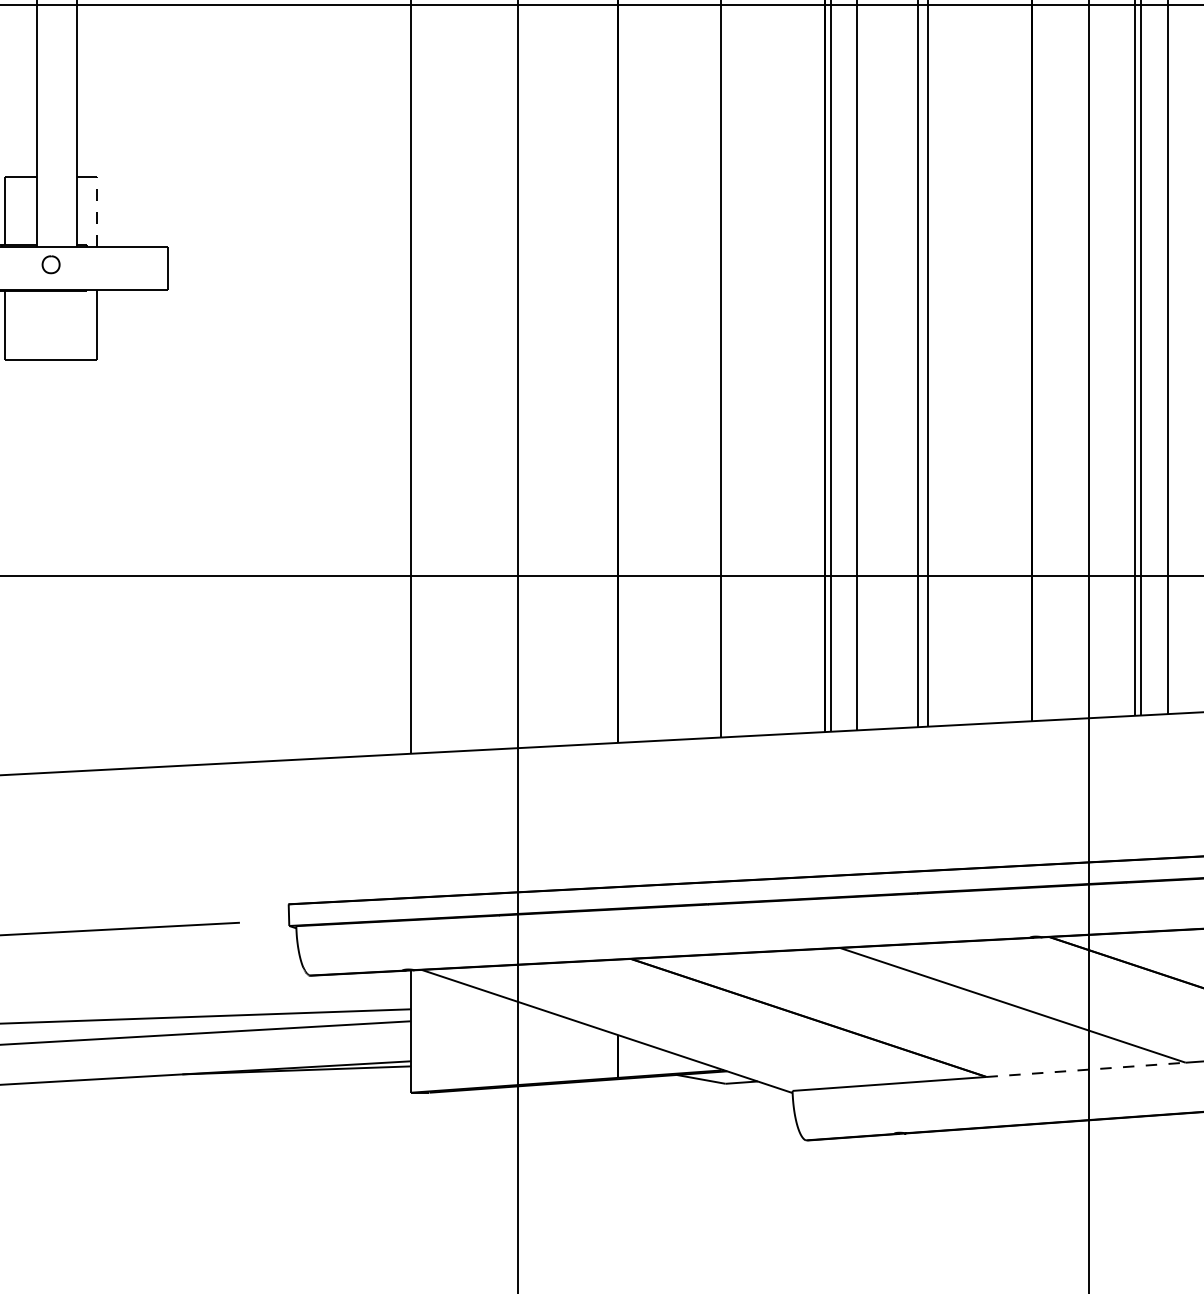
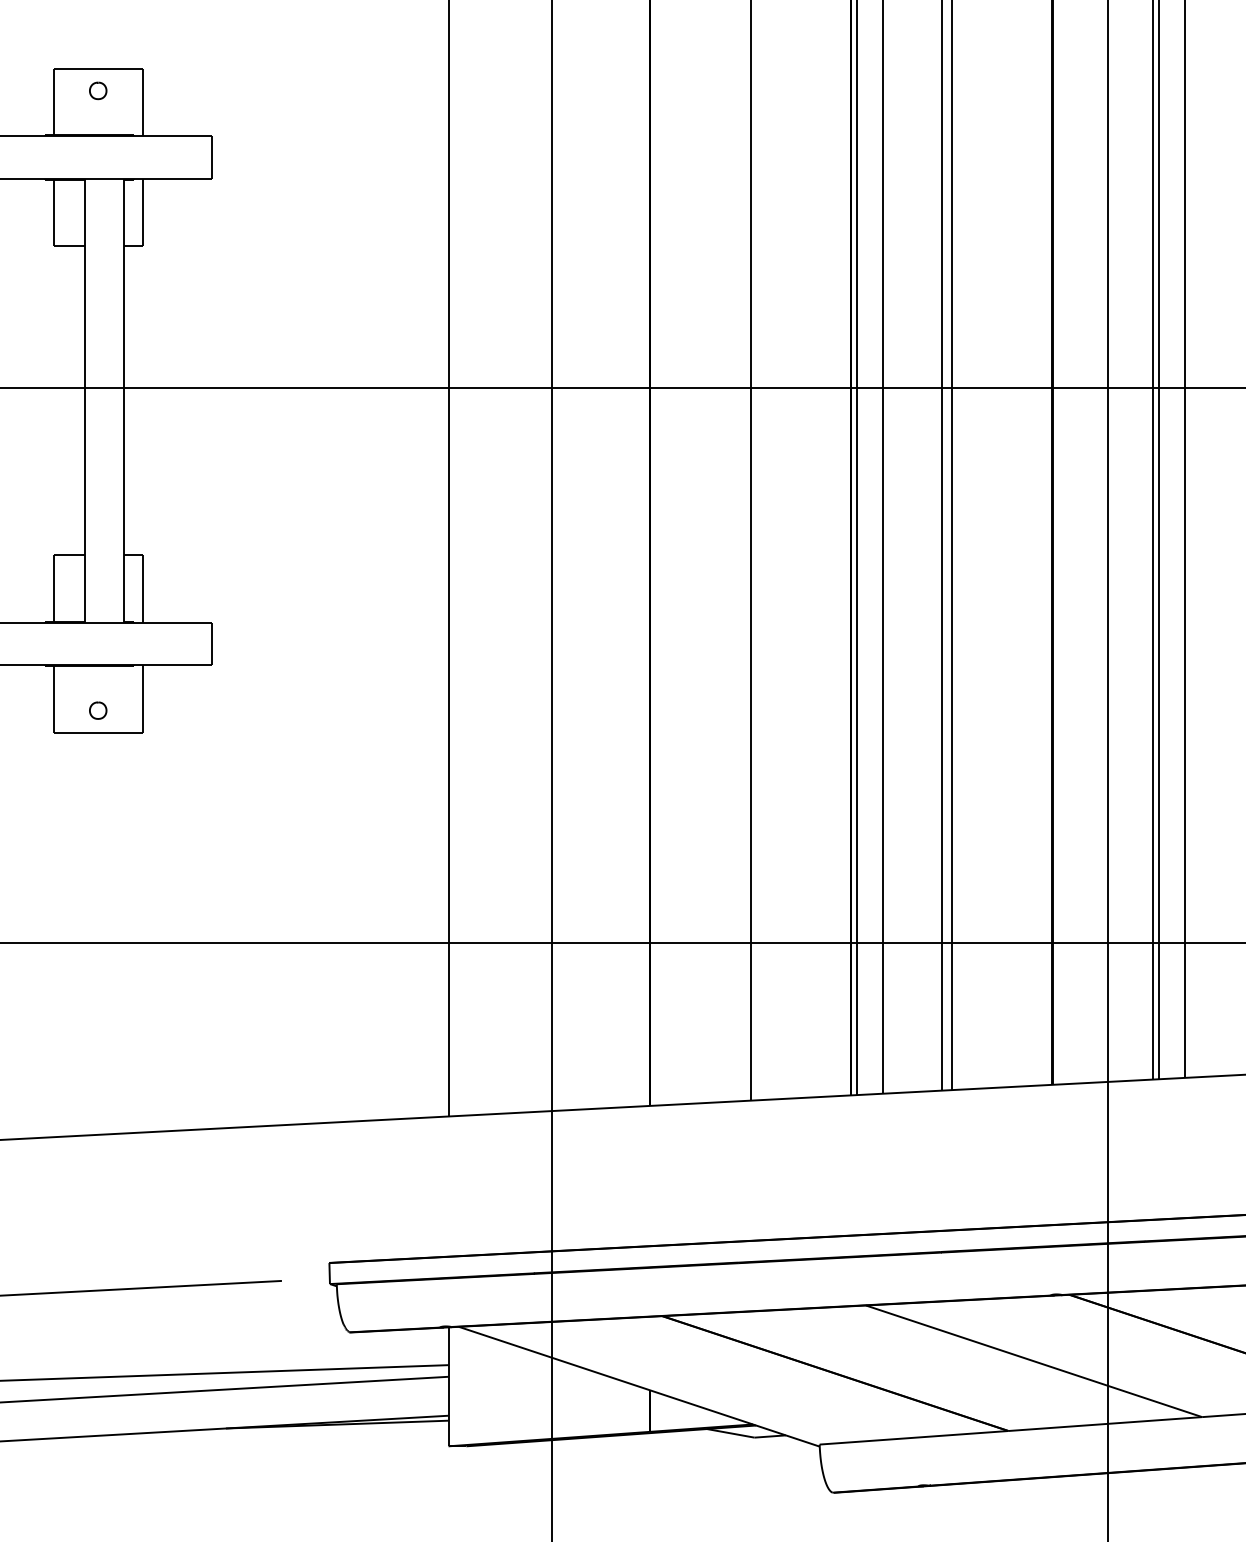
line: (96, 212) -> (142, 589), dashed -> solid
part: (51, 264) -> (98, 710), moved
line: (1086, 1070) -> (1105, 1424), dashed -> solid

